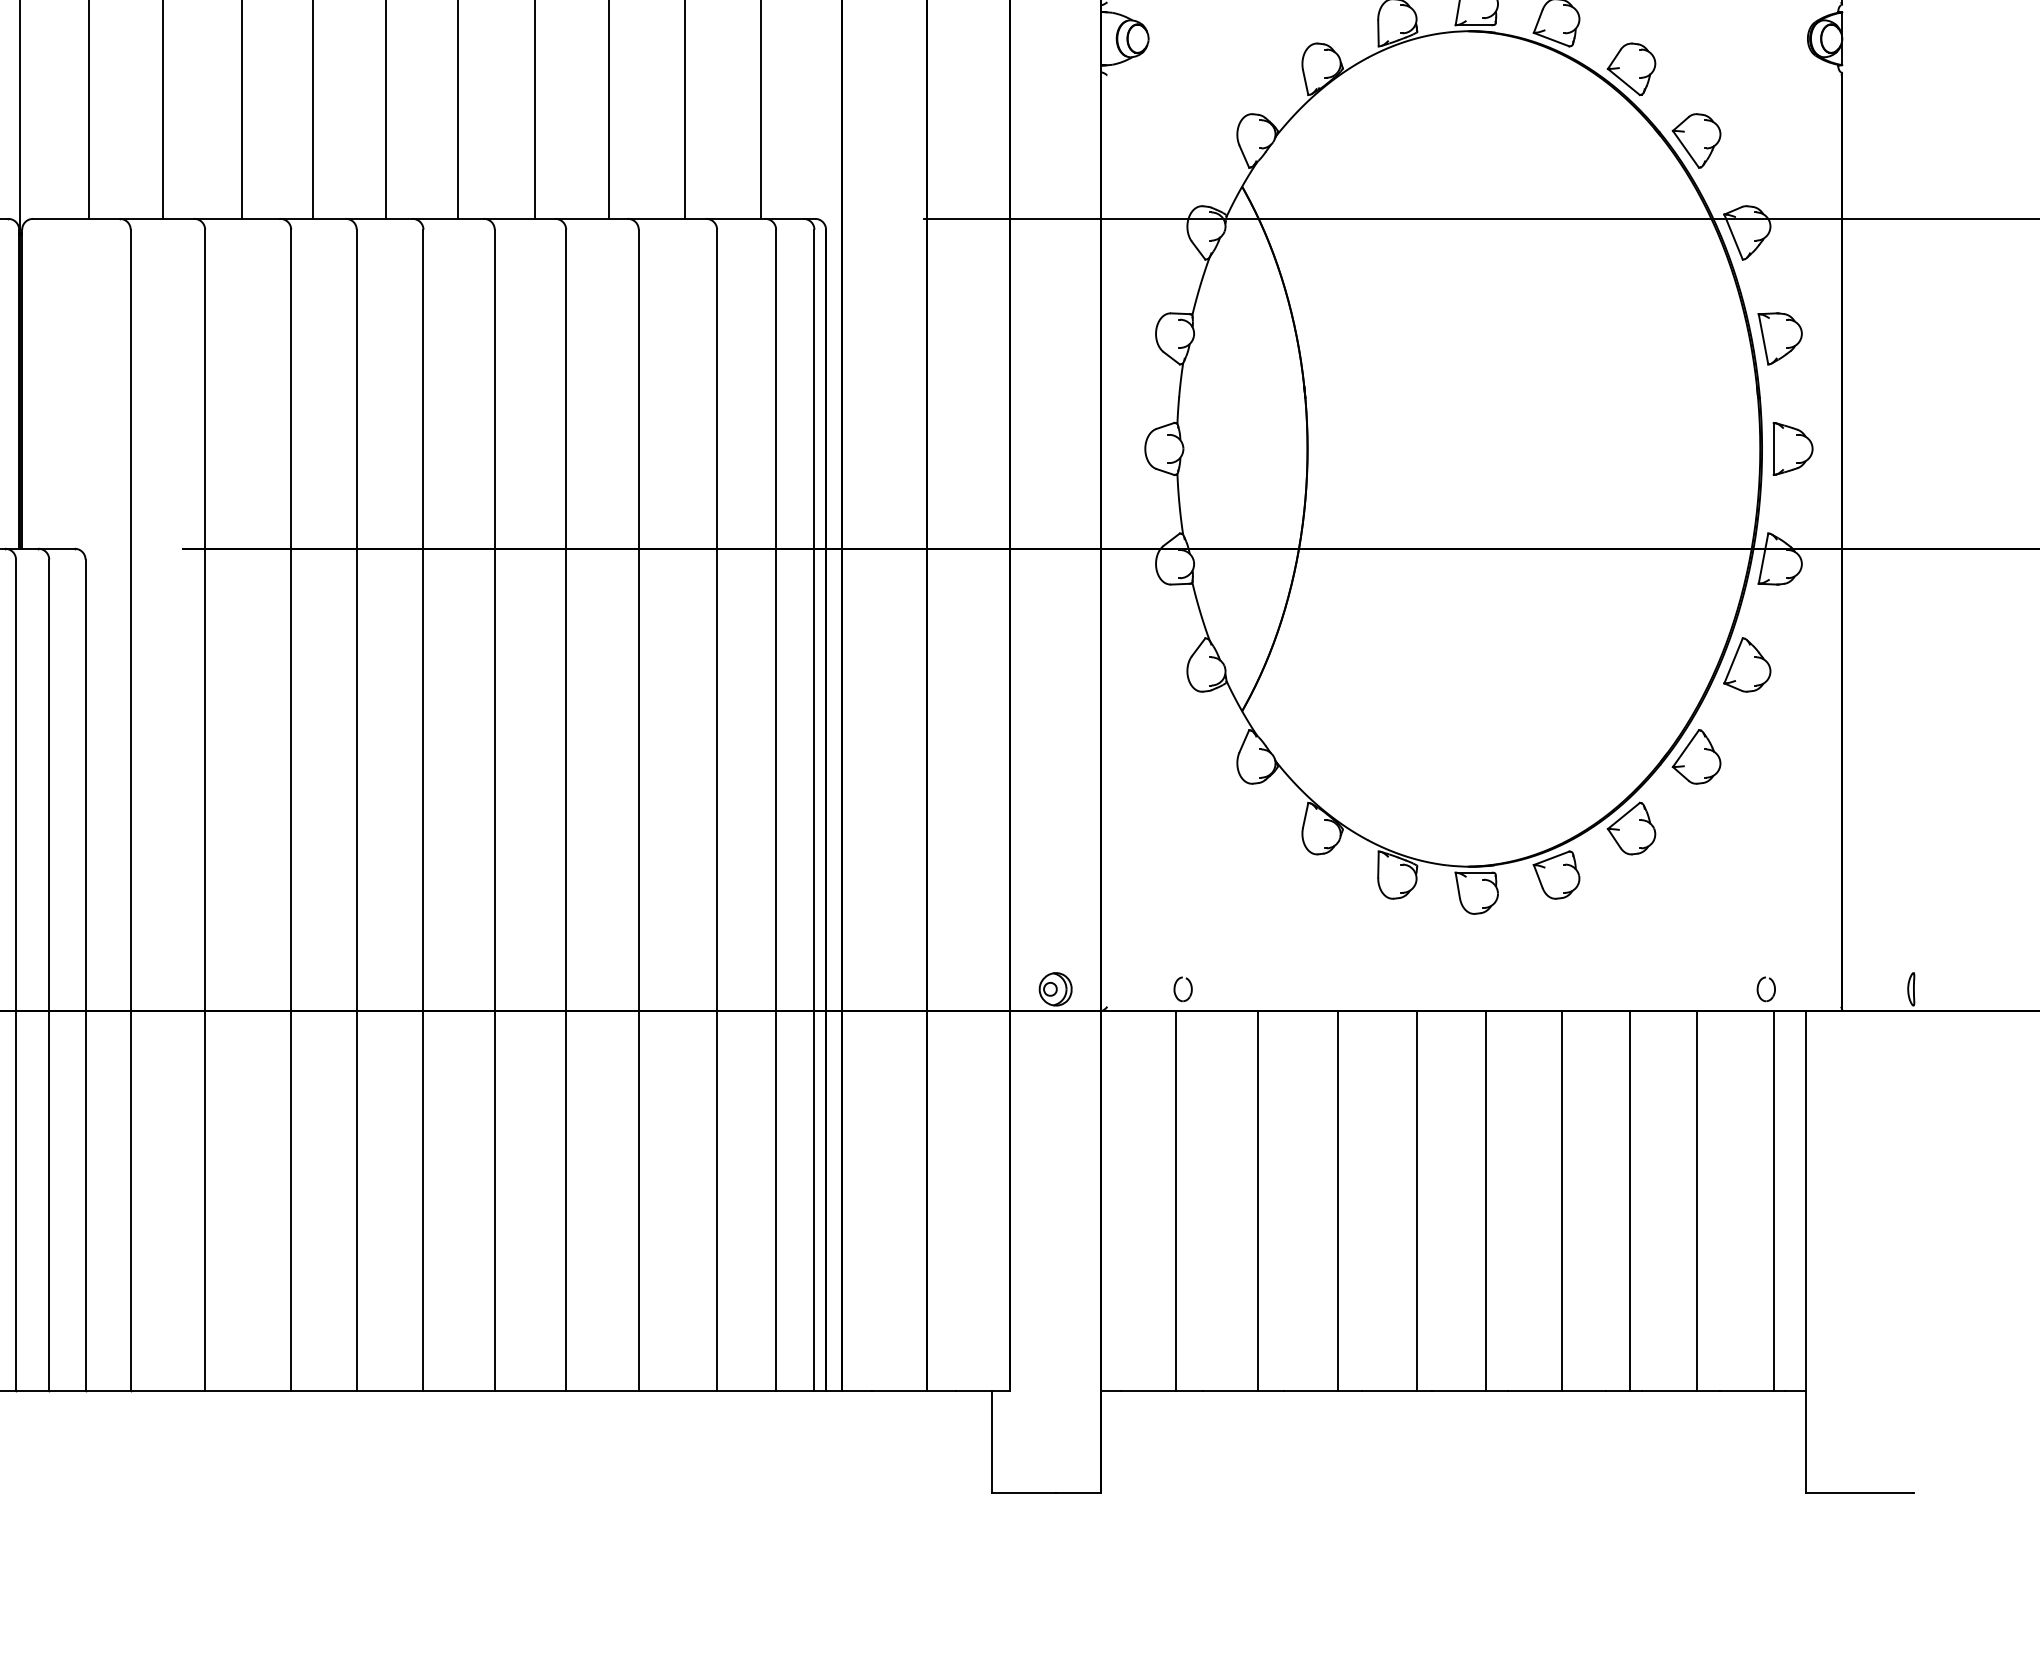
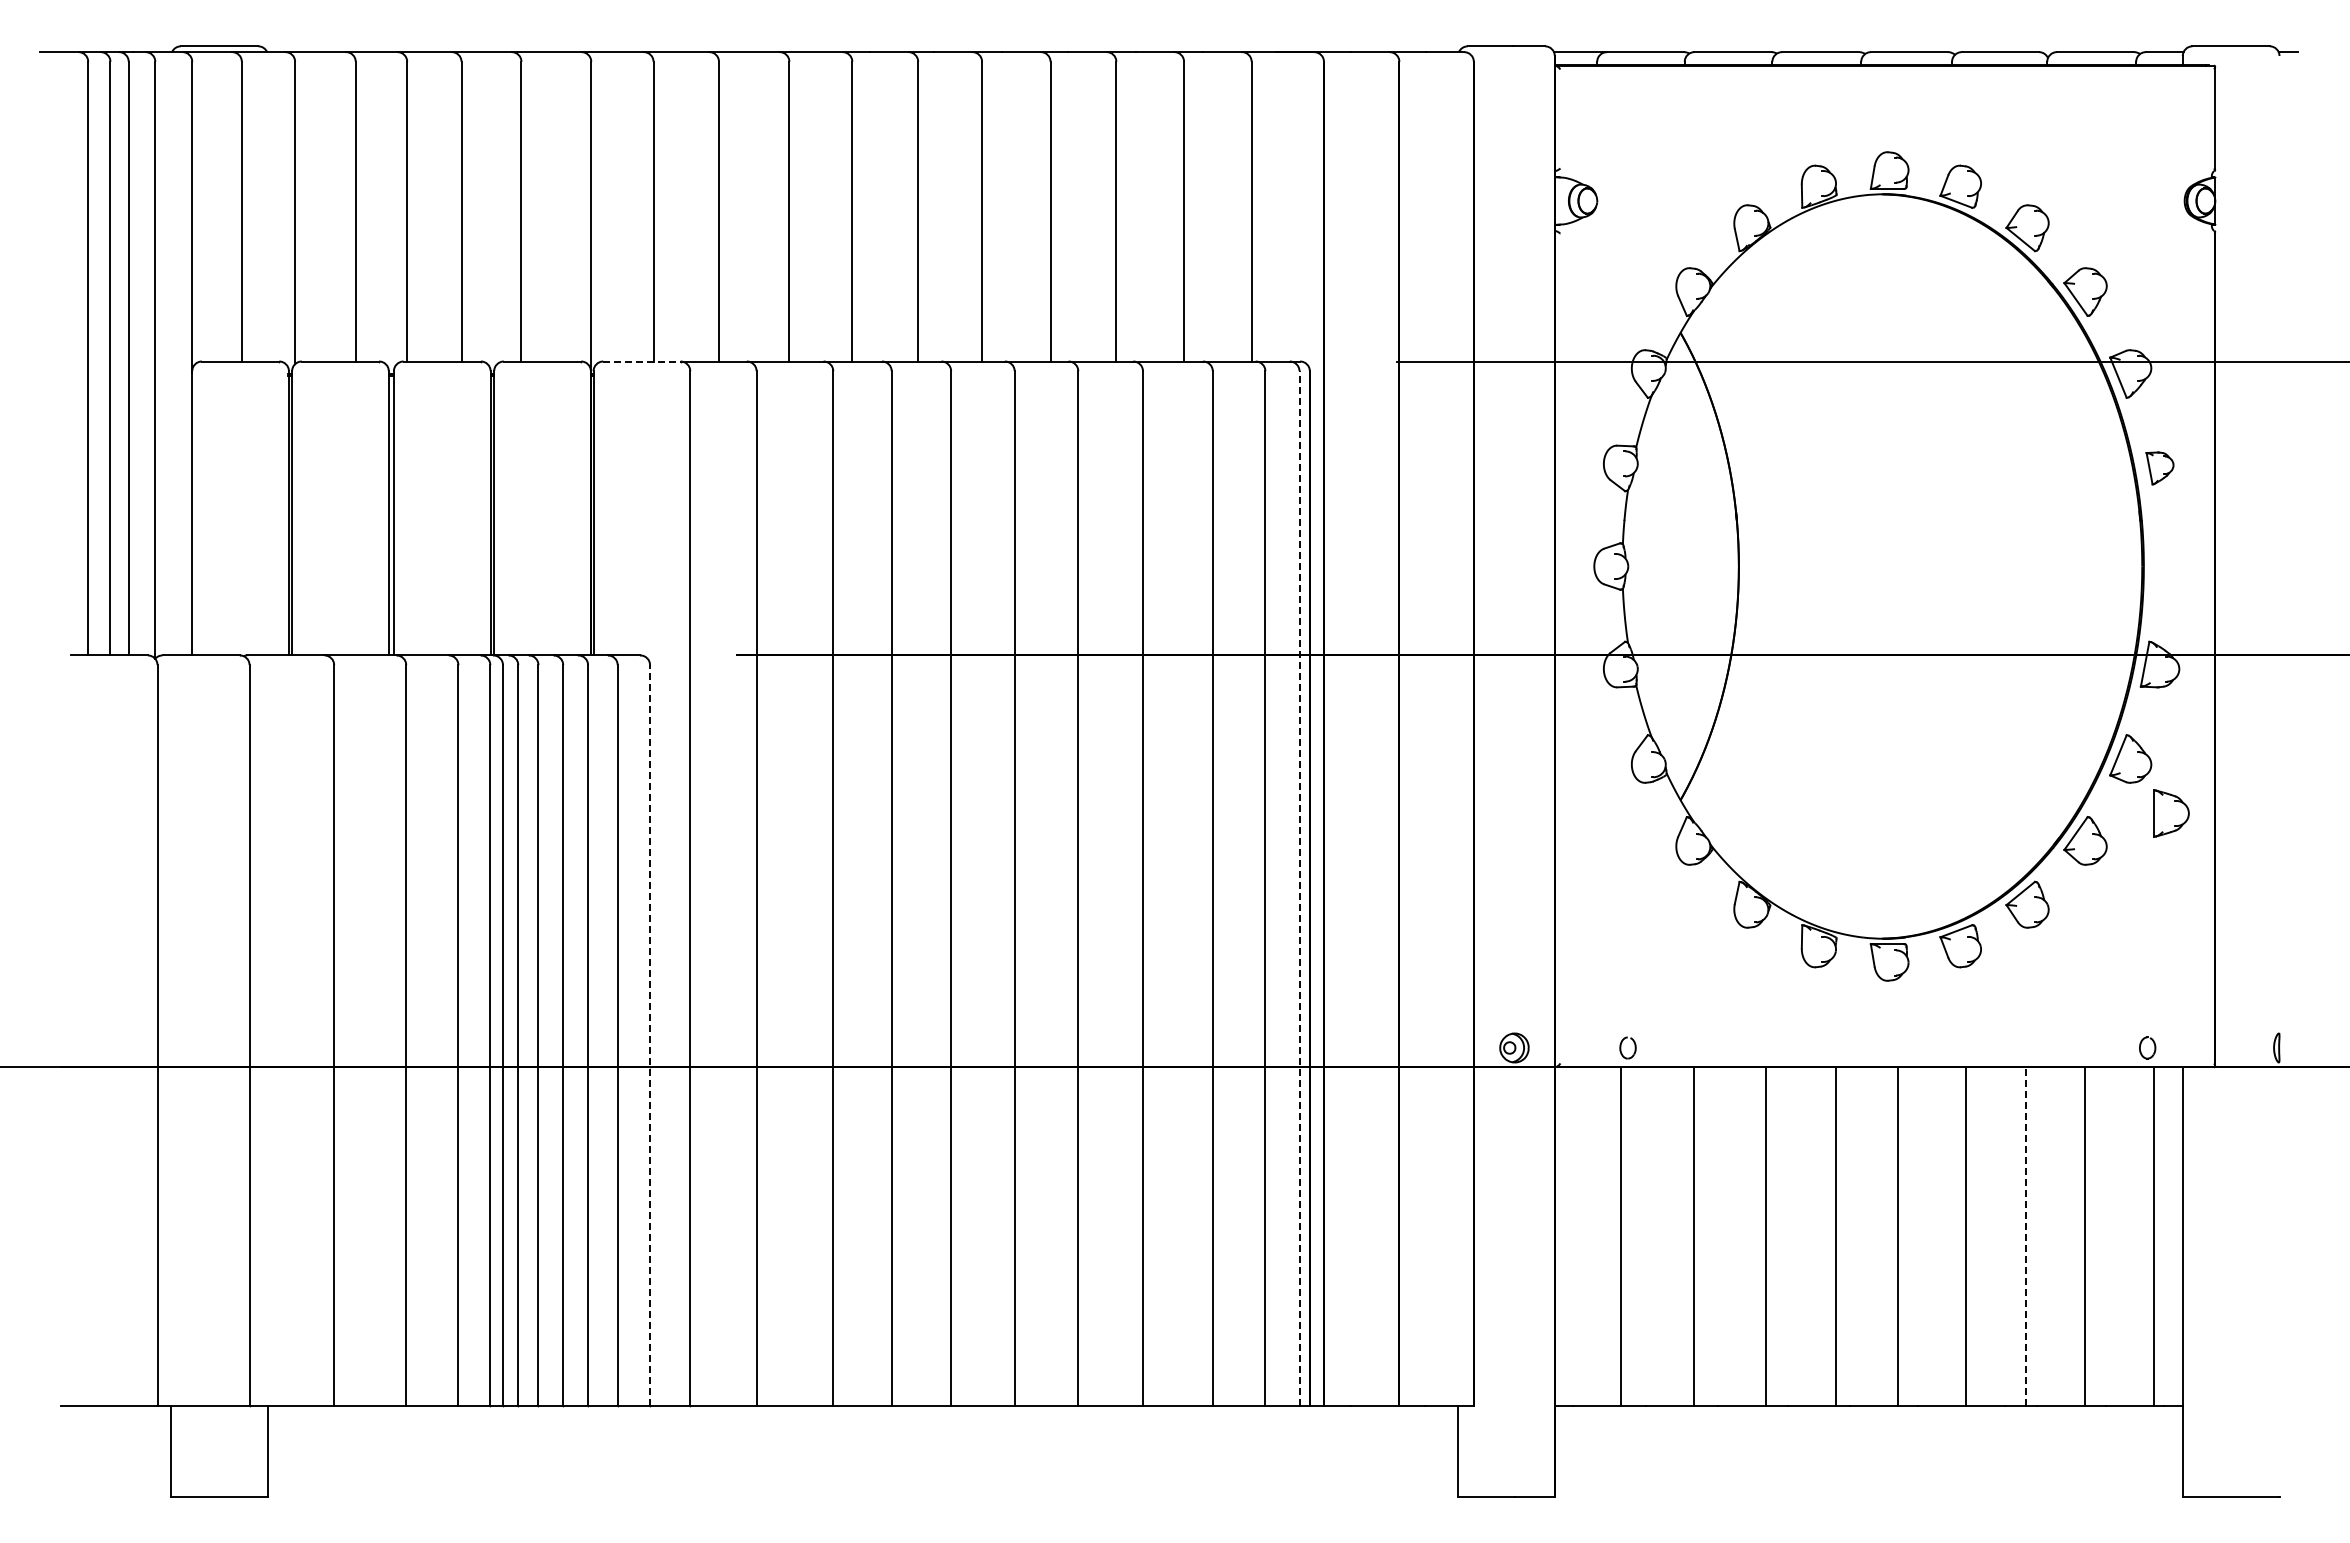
line: (75, 218) -> (641, 361), solid -> dashed
part: (1779, 338) -> (2159, 468), size x0.7
part: (1793, 448) -> (2171, 813), moved
line: (814, 809) -> (1299, 887), solid -> dashed
line: (86, 974) -> (650, 1034), solid -> dashed
line: (1630, 1200) -> (2026, 1236), solid -> dashed

